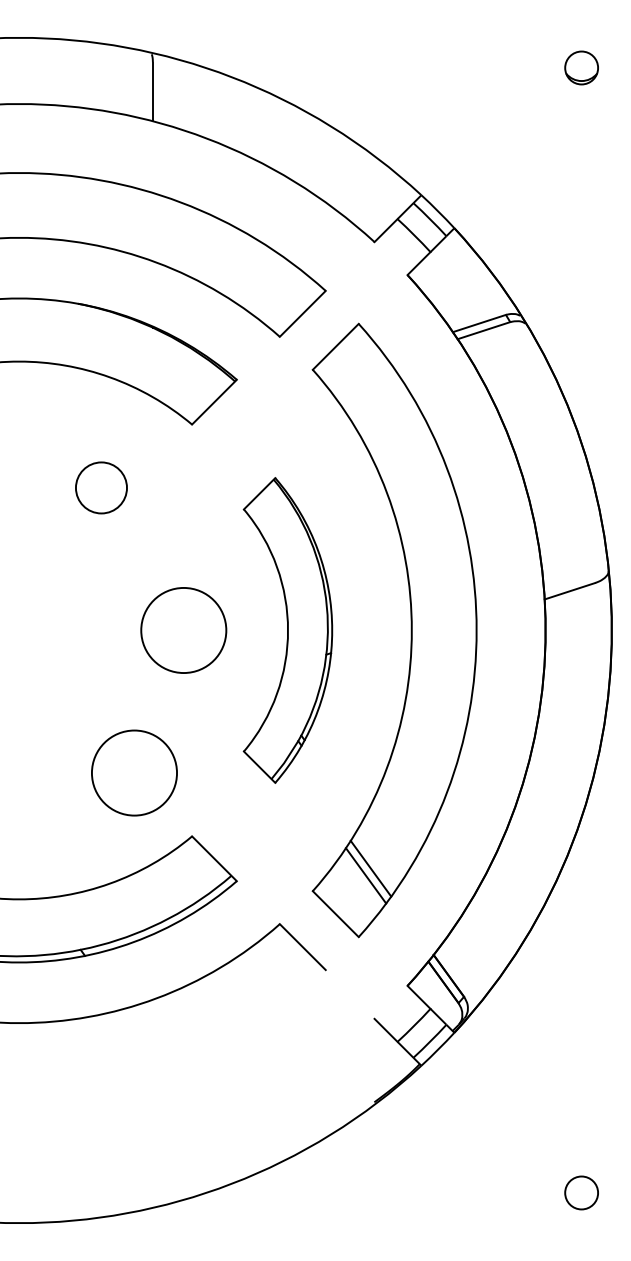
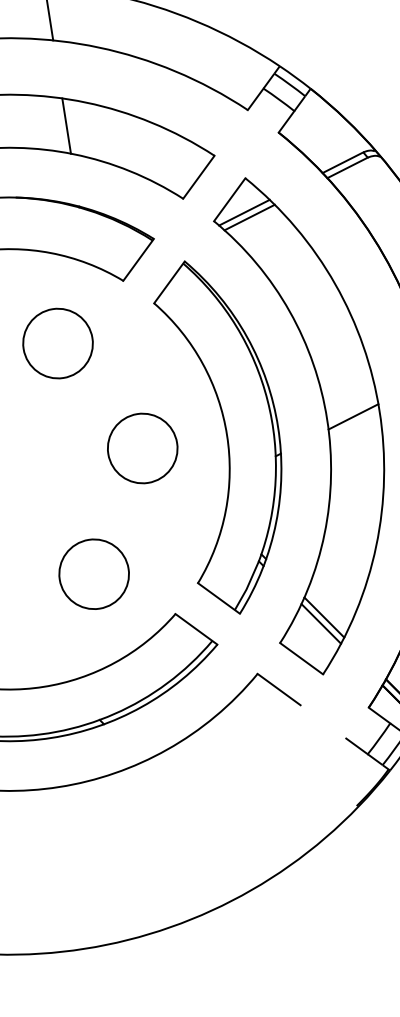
line: (152, 227) -> (66, 126), added
line: (351, 364) -> (244, 212), added
line: (356, 371) -> (249, 217), added
circle: (101, 487) -> (58, 343), size x1.67
part: (287, 630) -> (226, 435), size x1.43
line: (443, 631) -> (352, 416), added
circle: (134, 772) -> (94, 573), moved

